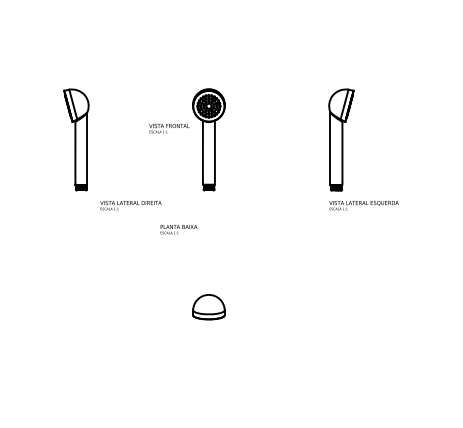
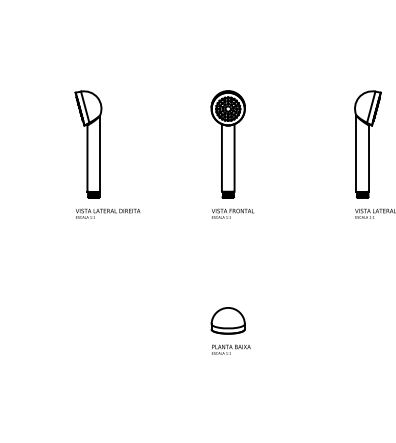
text: (169, 128) -> (233, 213), moved
text: (130, 205) -> (107, 213), moved
text: (178, 229) -> (230, 349), moved

